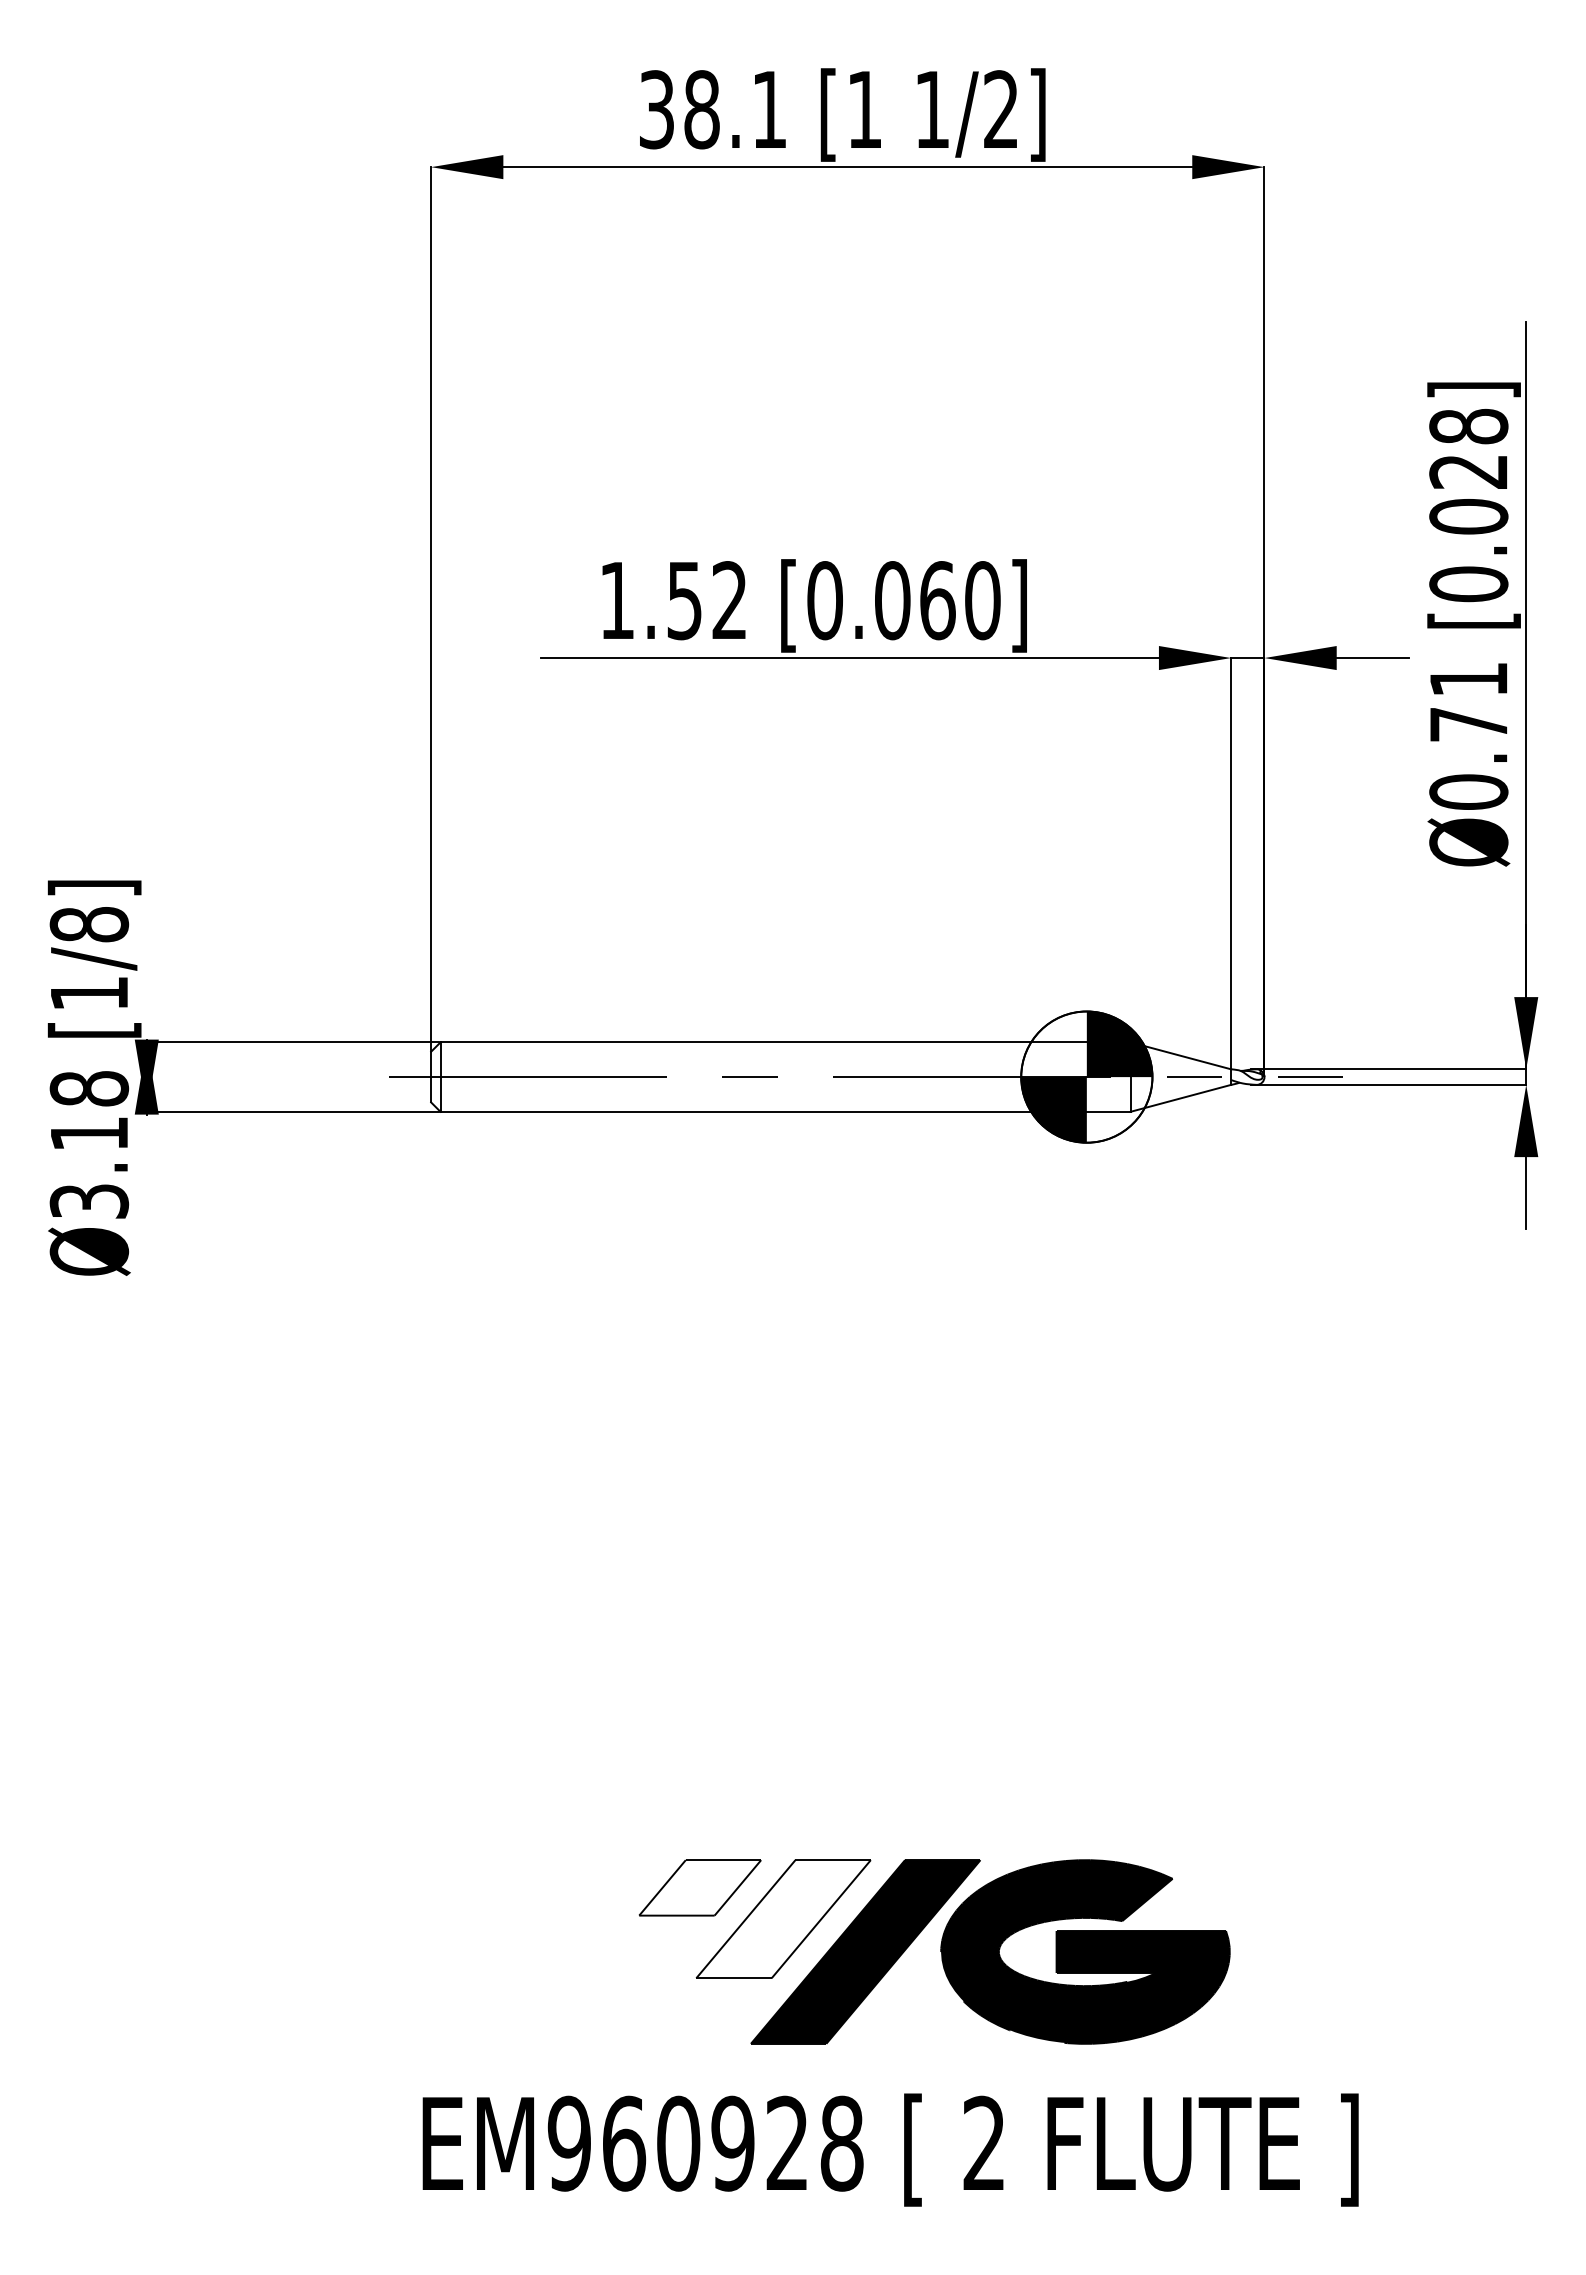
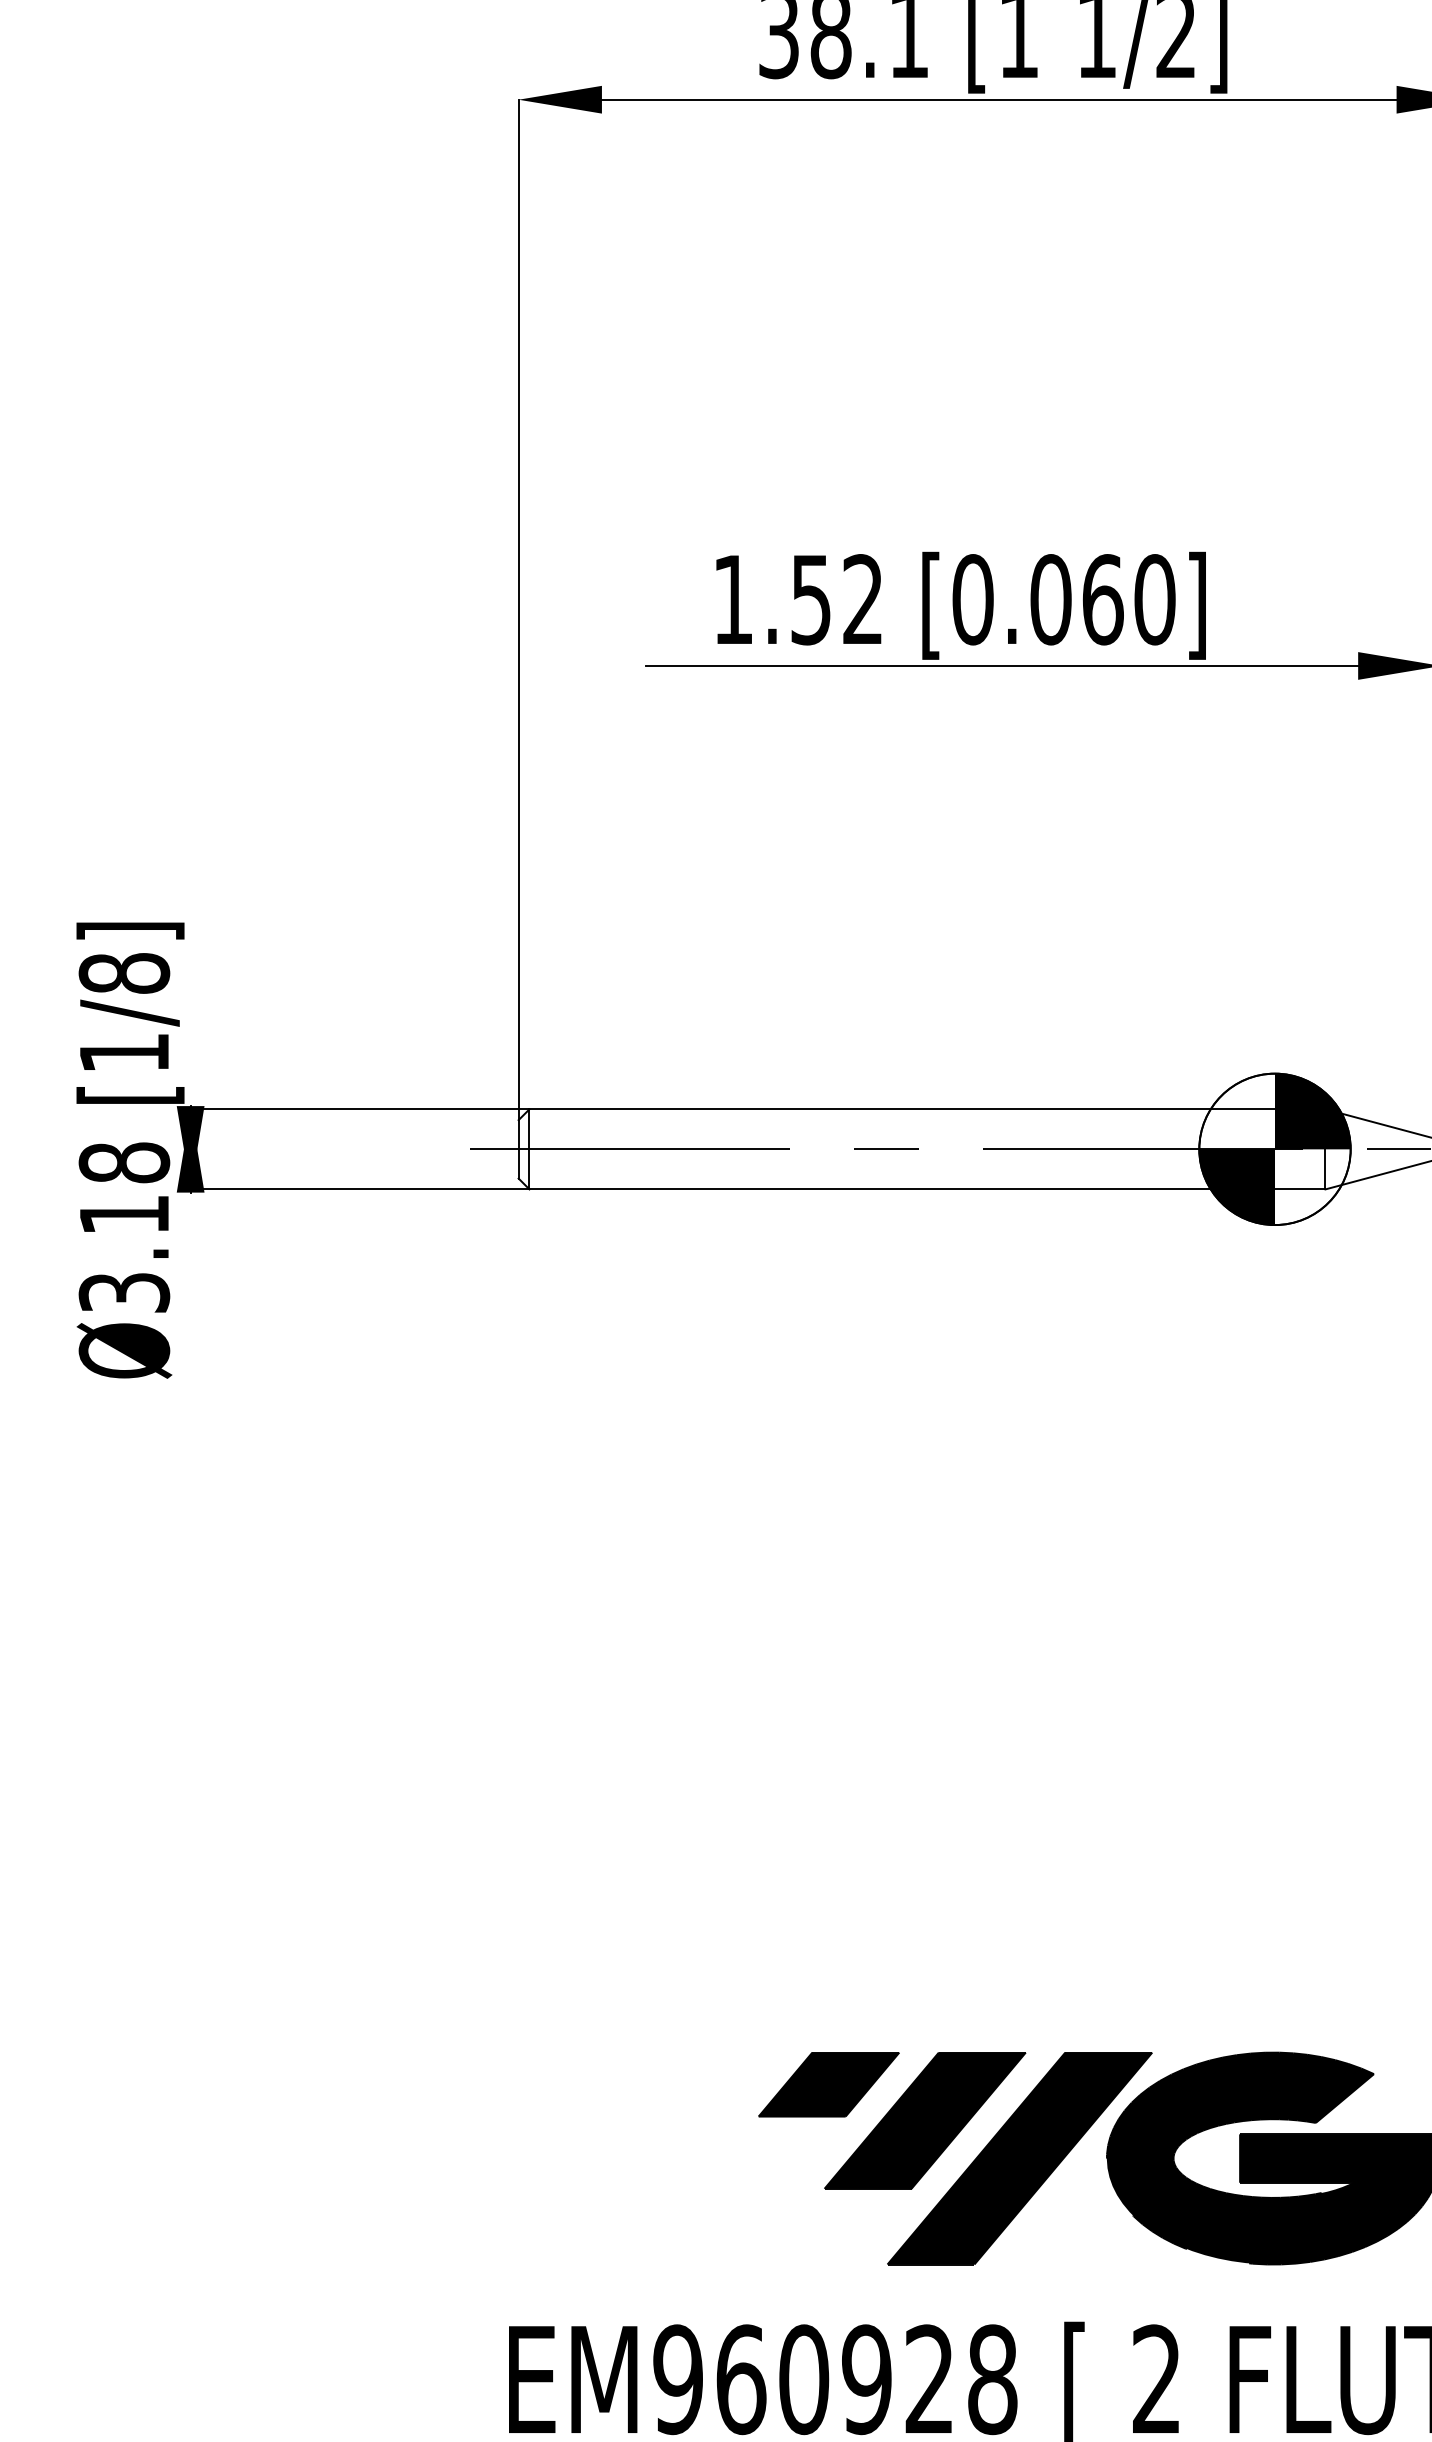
fill: (700, 1887) -> (829, 2084), added
fill: (783, 1919) -> (925, 2121), added

